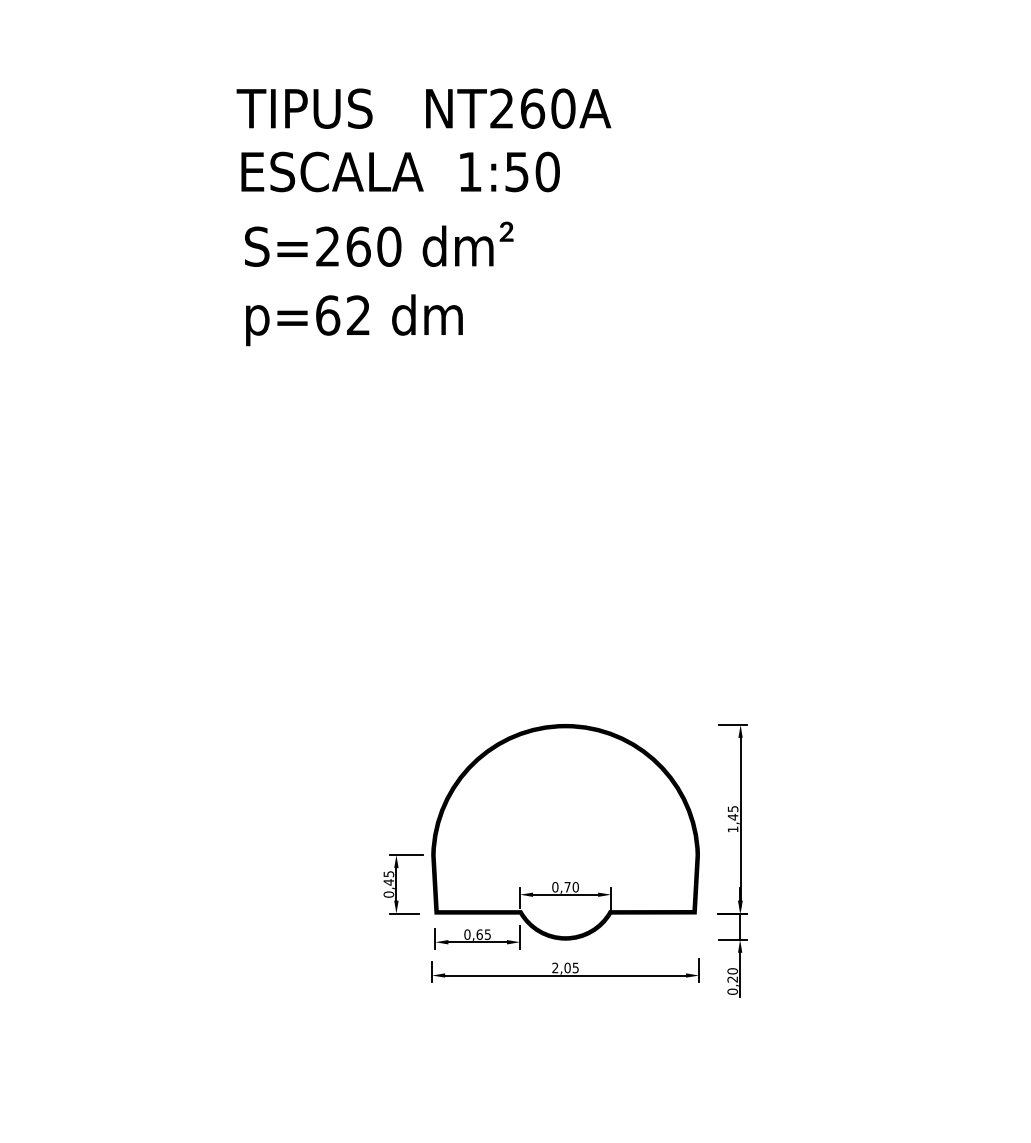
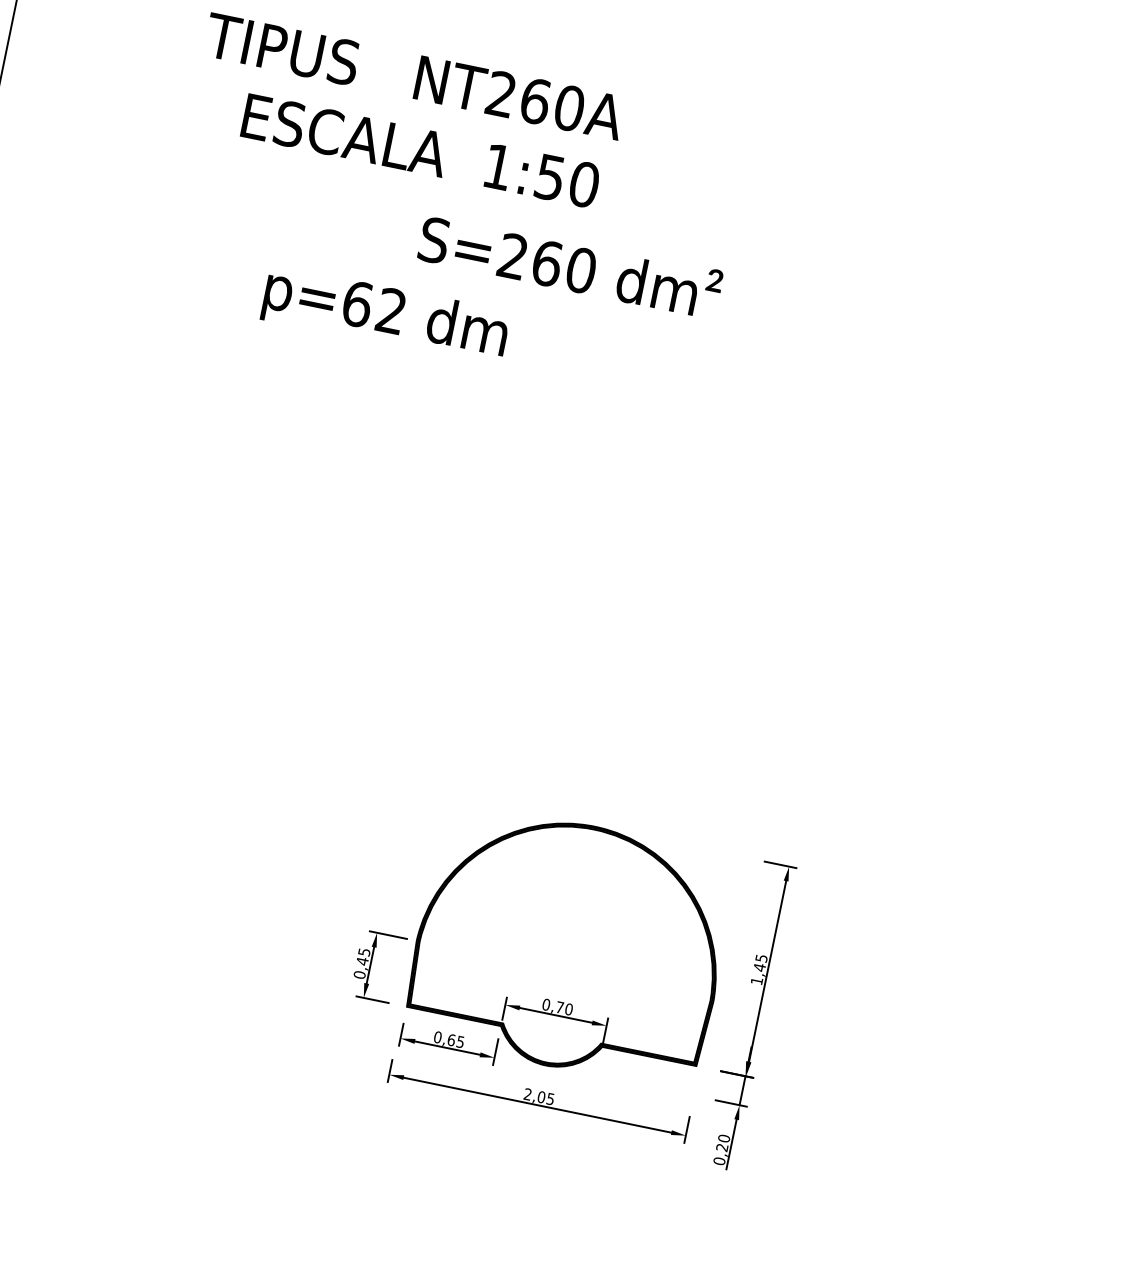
text: (423, 108) -> (414, 76), moved
text: (400, 171) -> (420, 150), moved
text: (379, 243) -> (571, 264), moved
text: (354, 320) -> (385, 315), moved

